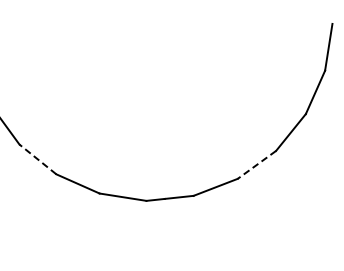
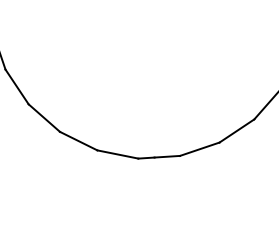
line: (37, 159) -> (43, 118), dashed -> solid
line: (256, 164) -> (236, 130), dashed -> solid

